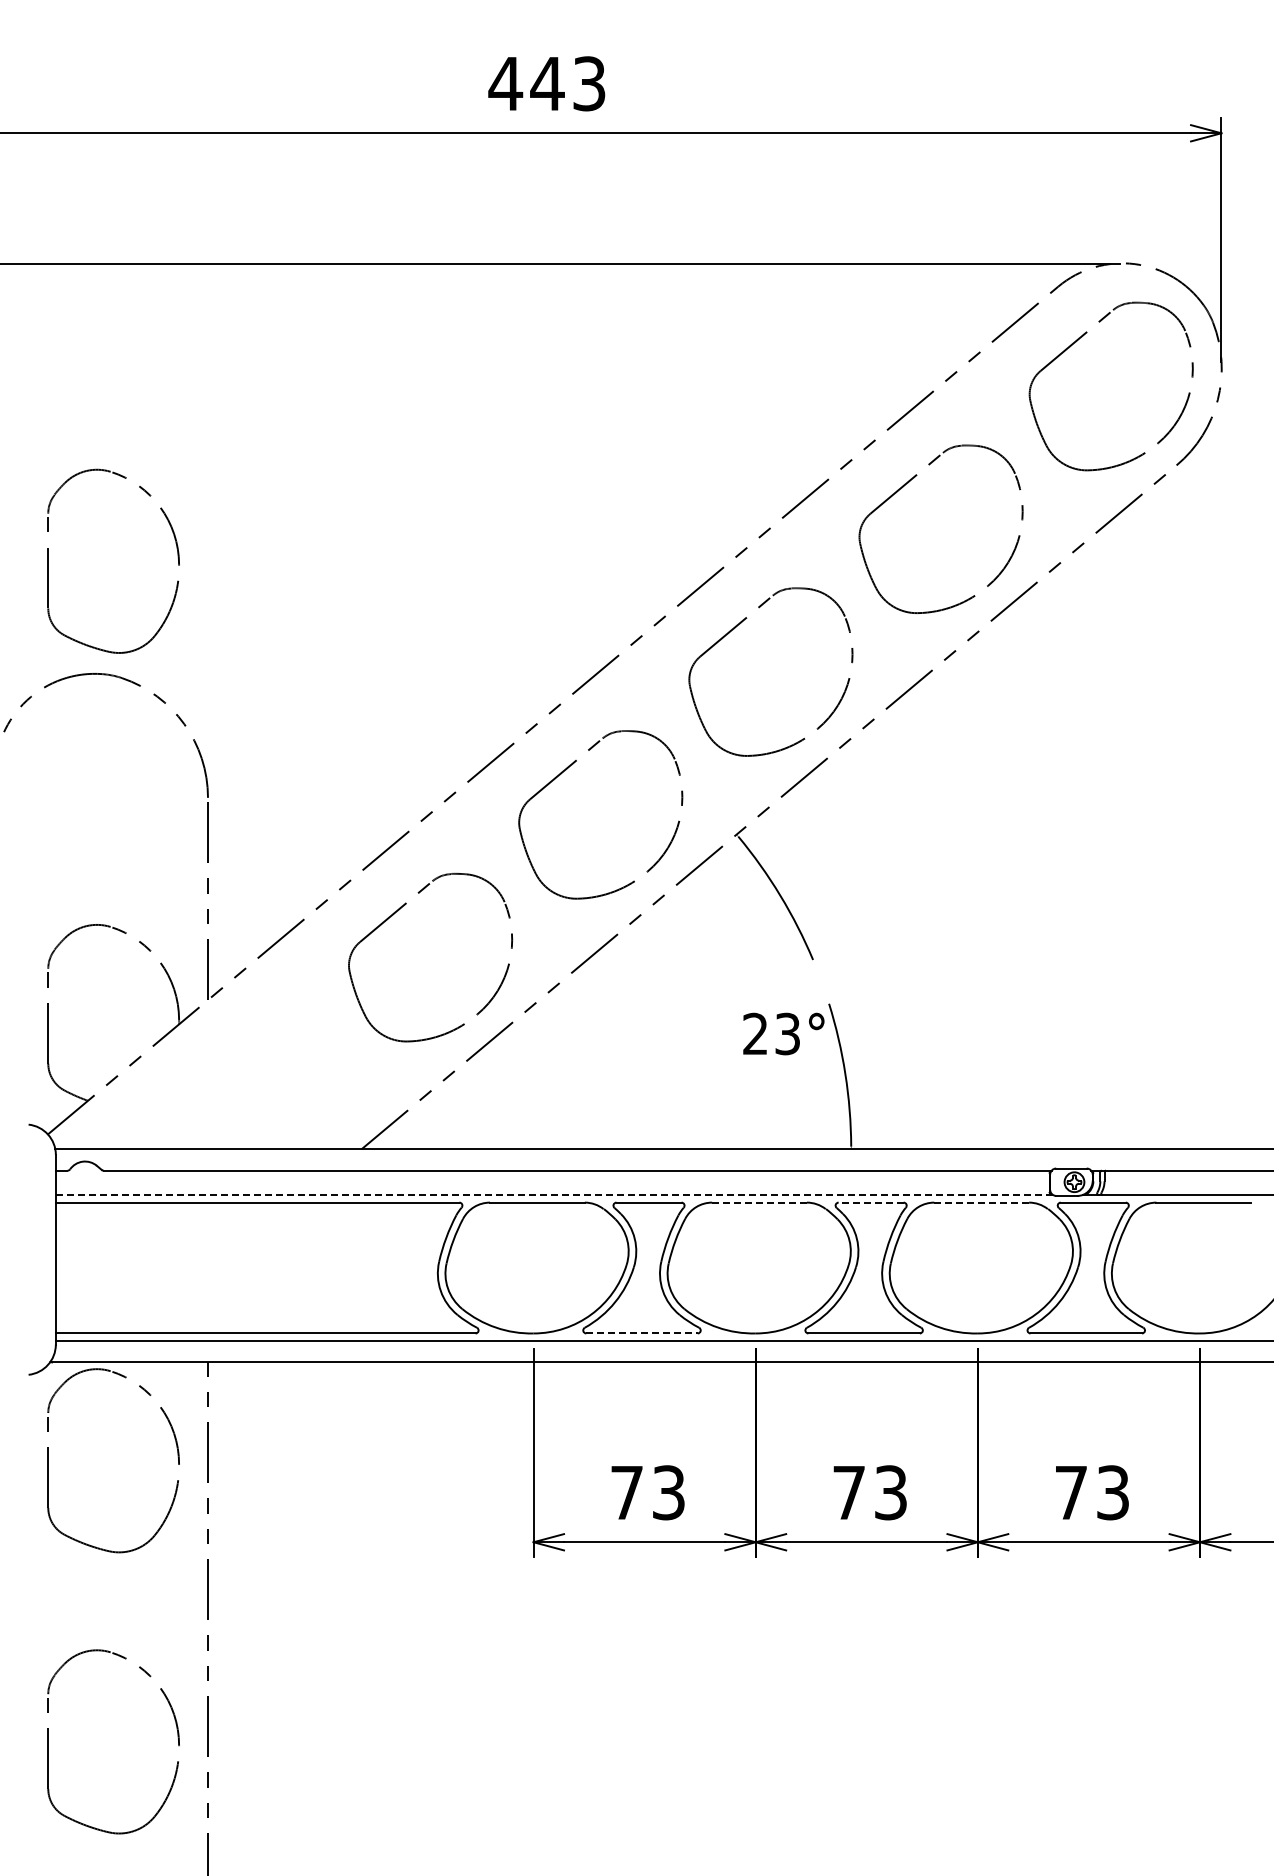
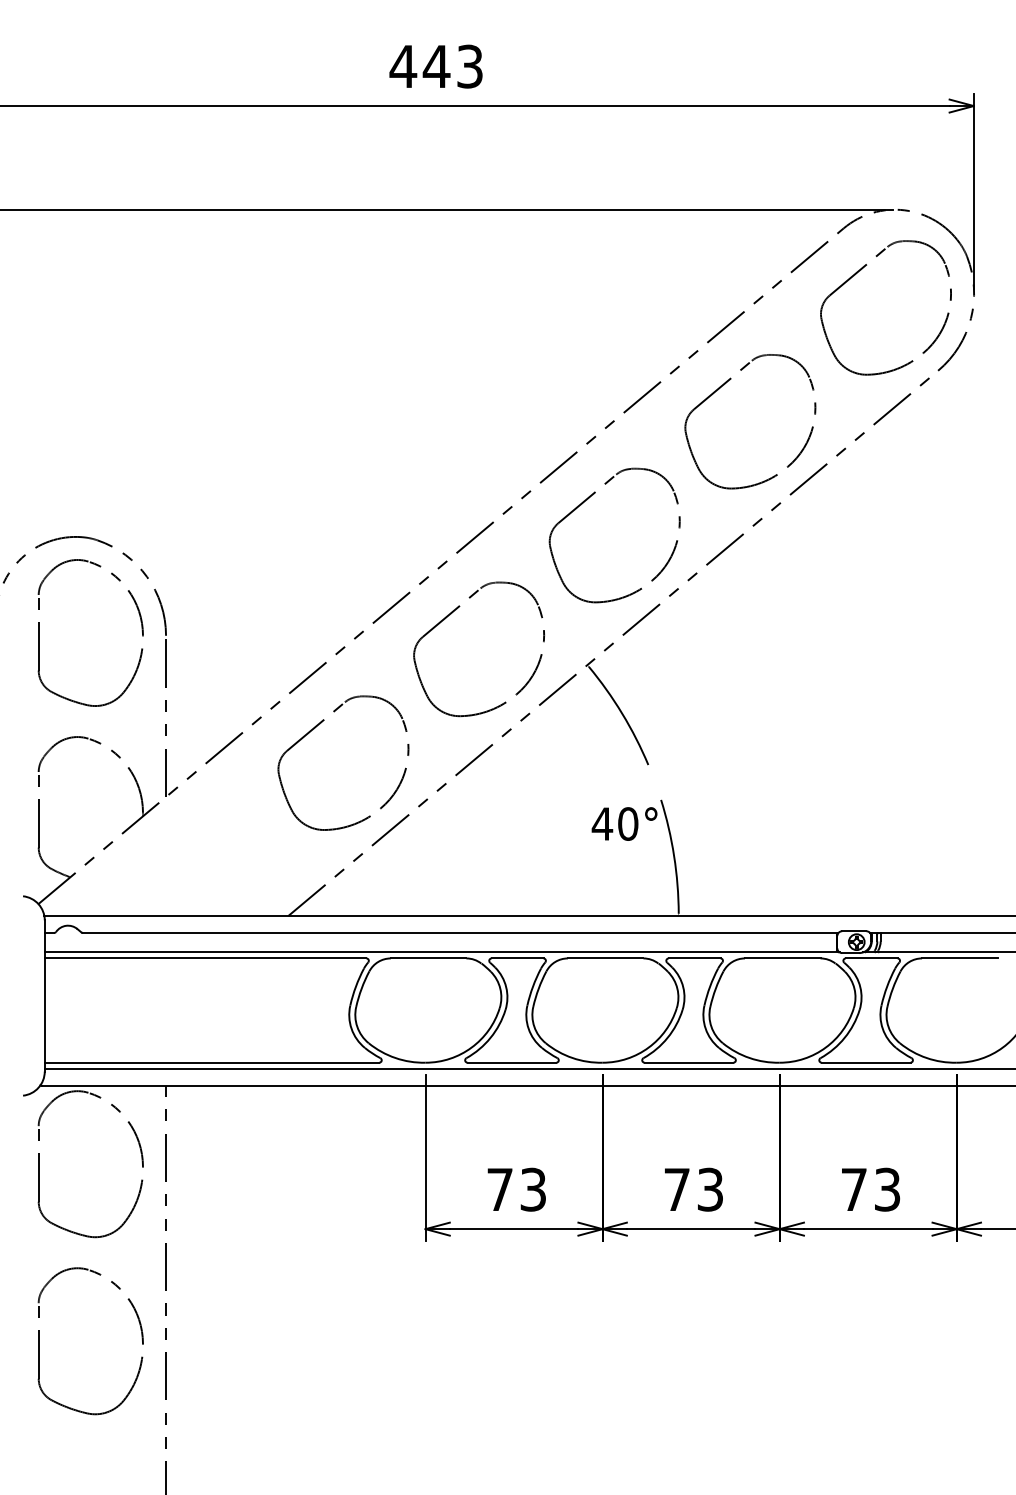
part: (177, 557) -> (141, 629), moved
text: (771, 1033) -> (615, 823), 23° -> 40°
line: (554, 1195) -> (442, 952), dashed -> solid
line: (760, 1202) -> (606, 958), dashed -> solid
line: (871, 1202) -> (694, 958), dashed -> solid
line: (982, 1202) -> (783, 958), dashed -> solid
line: (642, 1333) -> (512, 1062), dashed -> solid
part: (177, 1738) -> (141, 1338), moved

